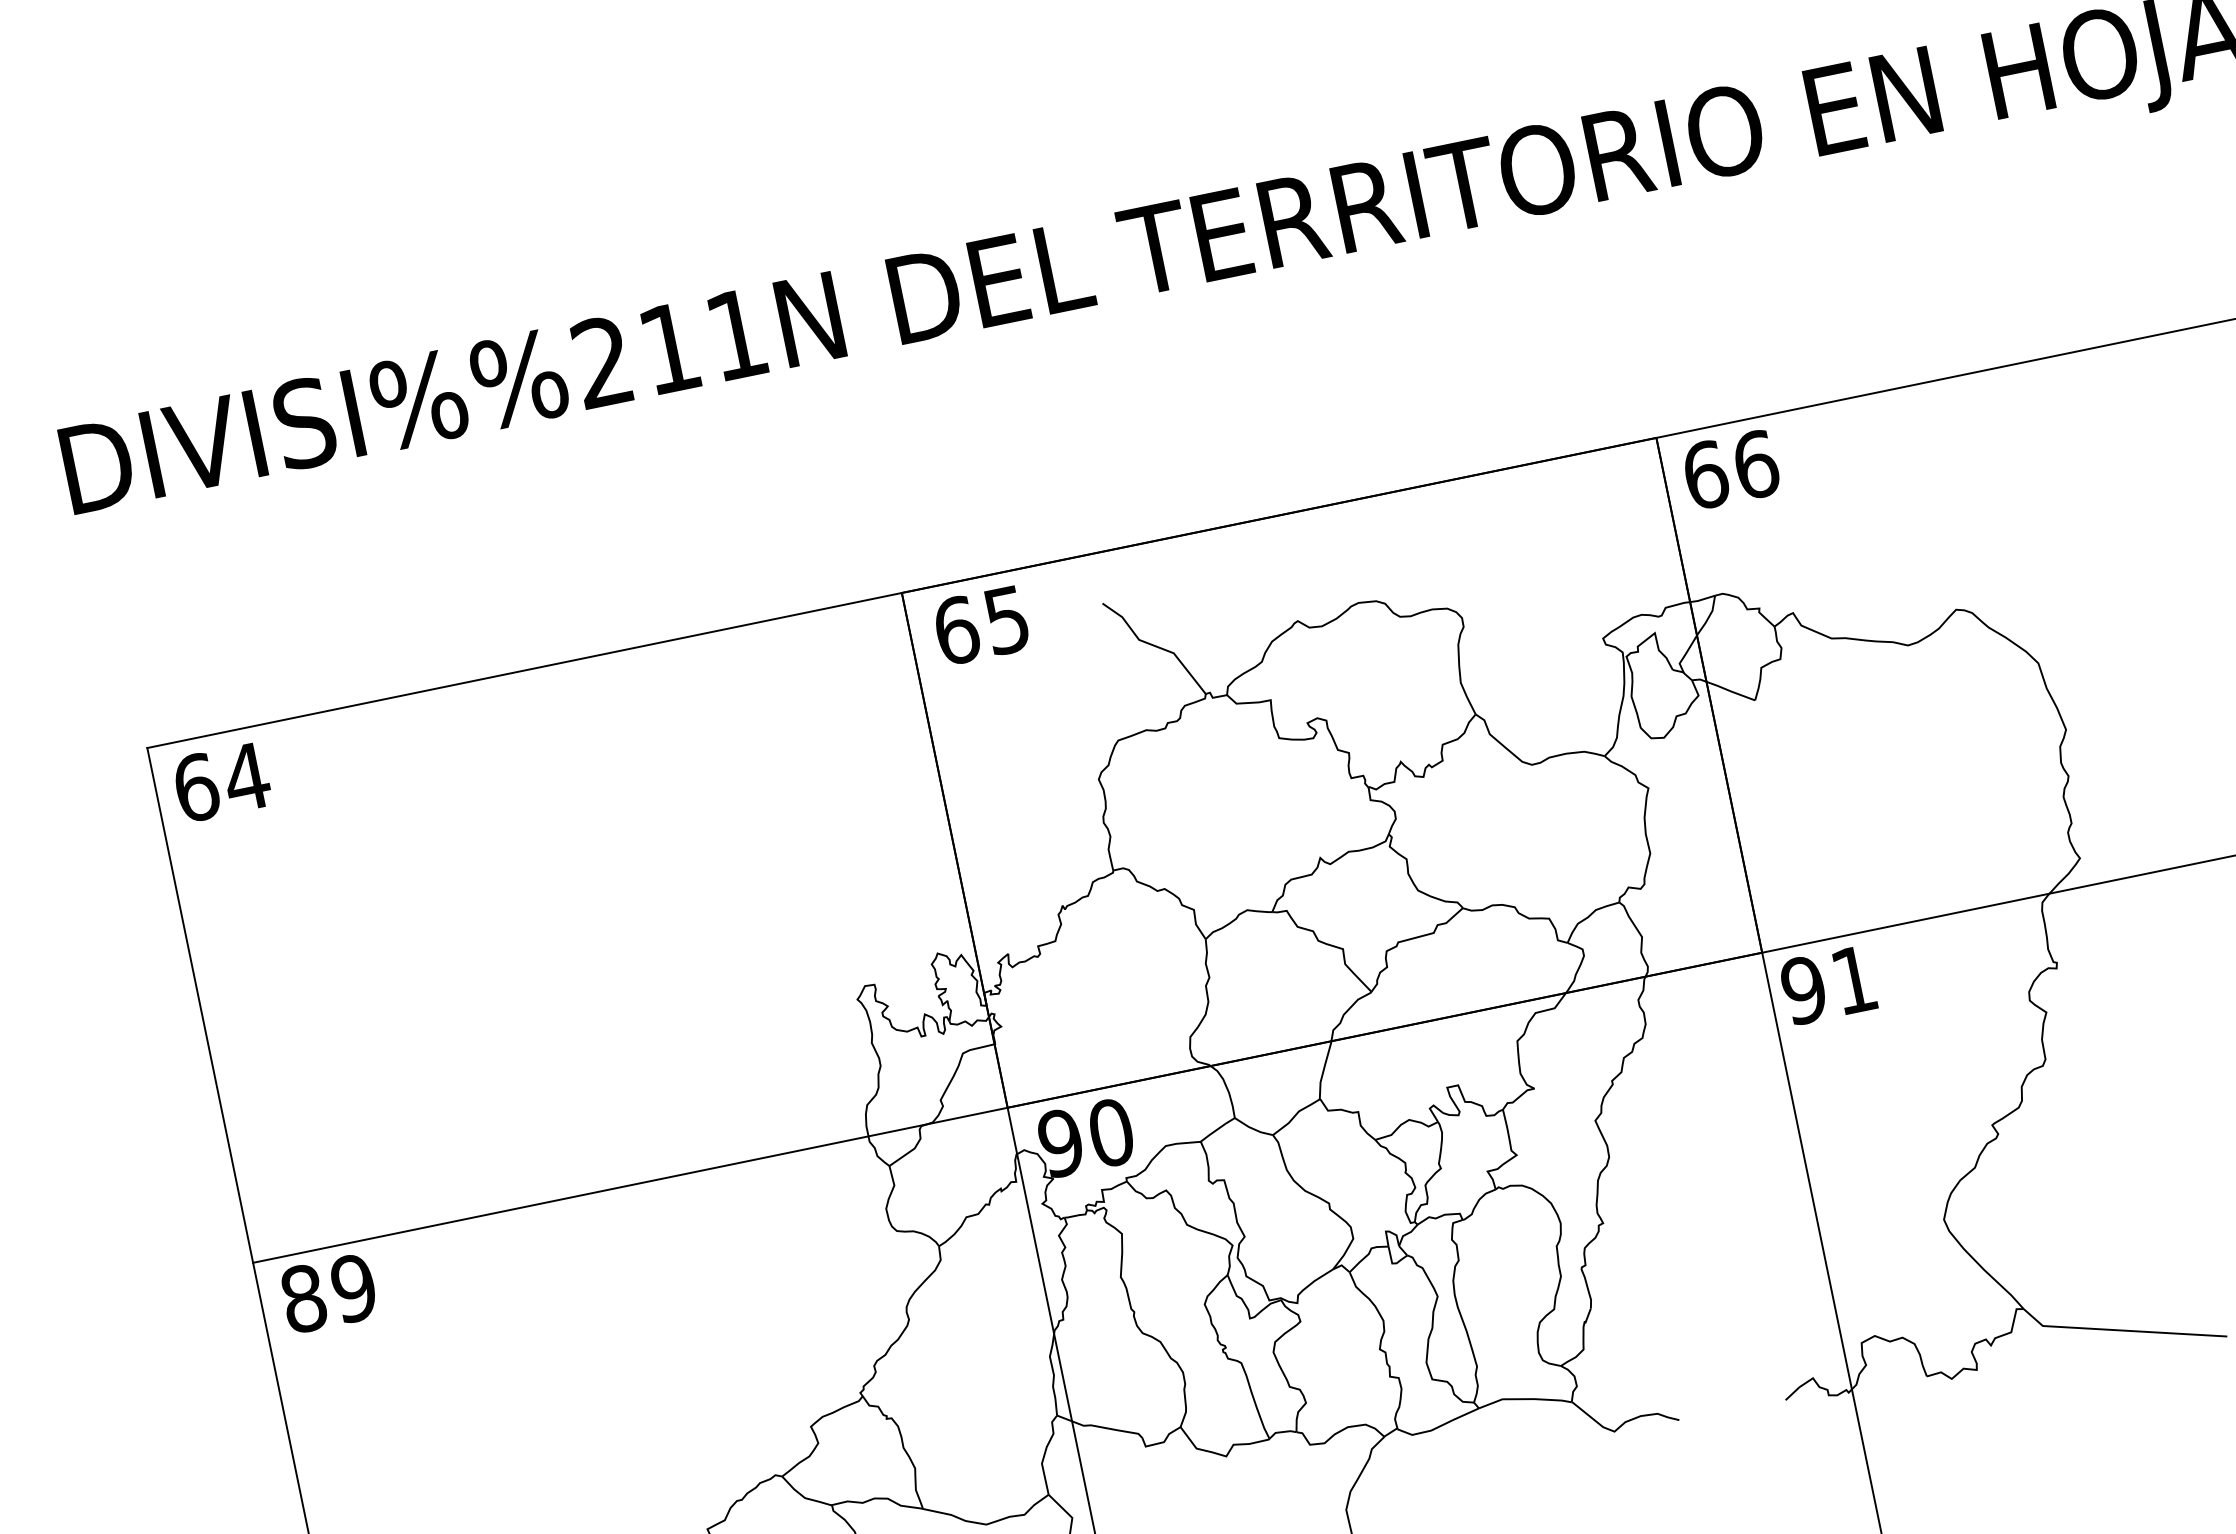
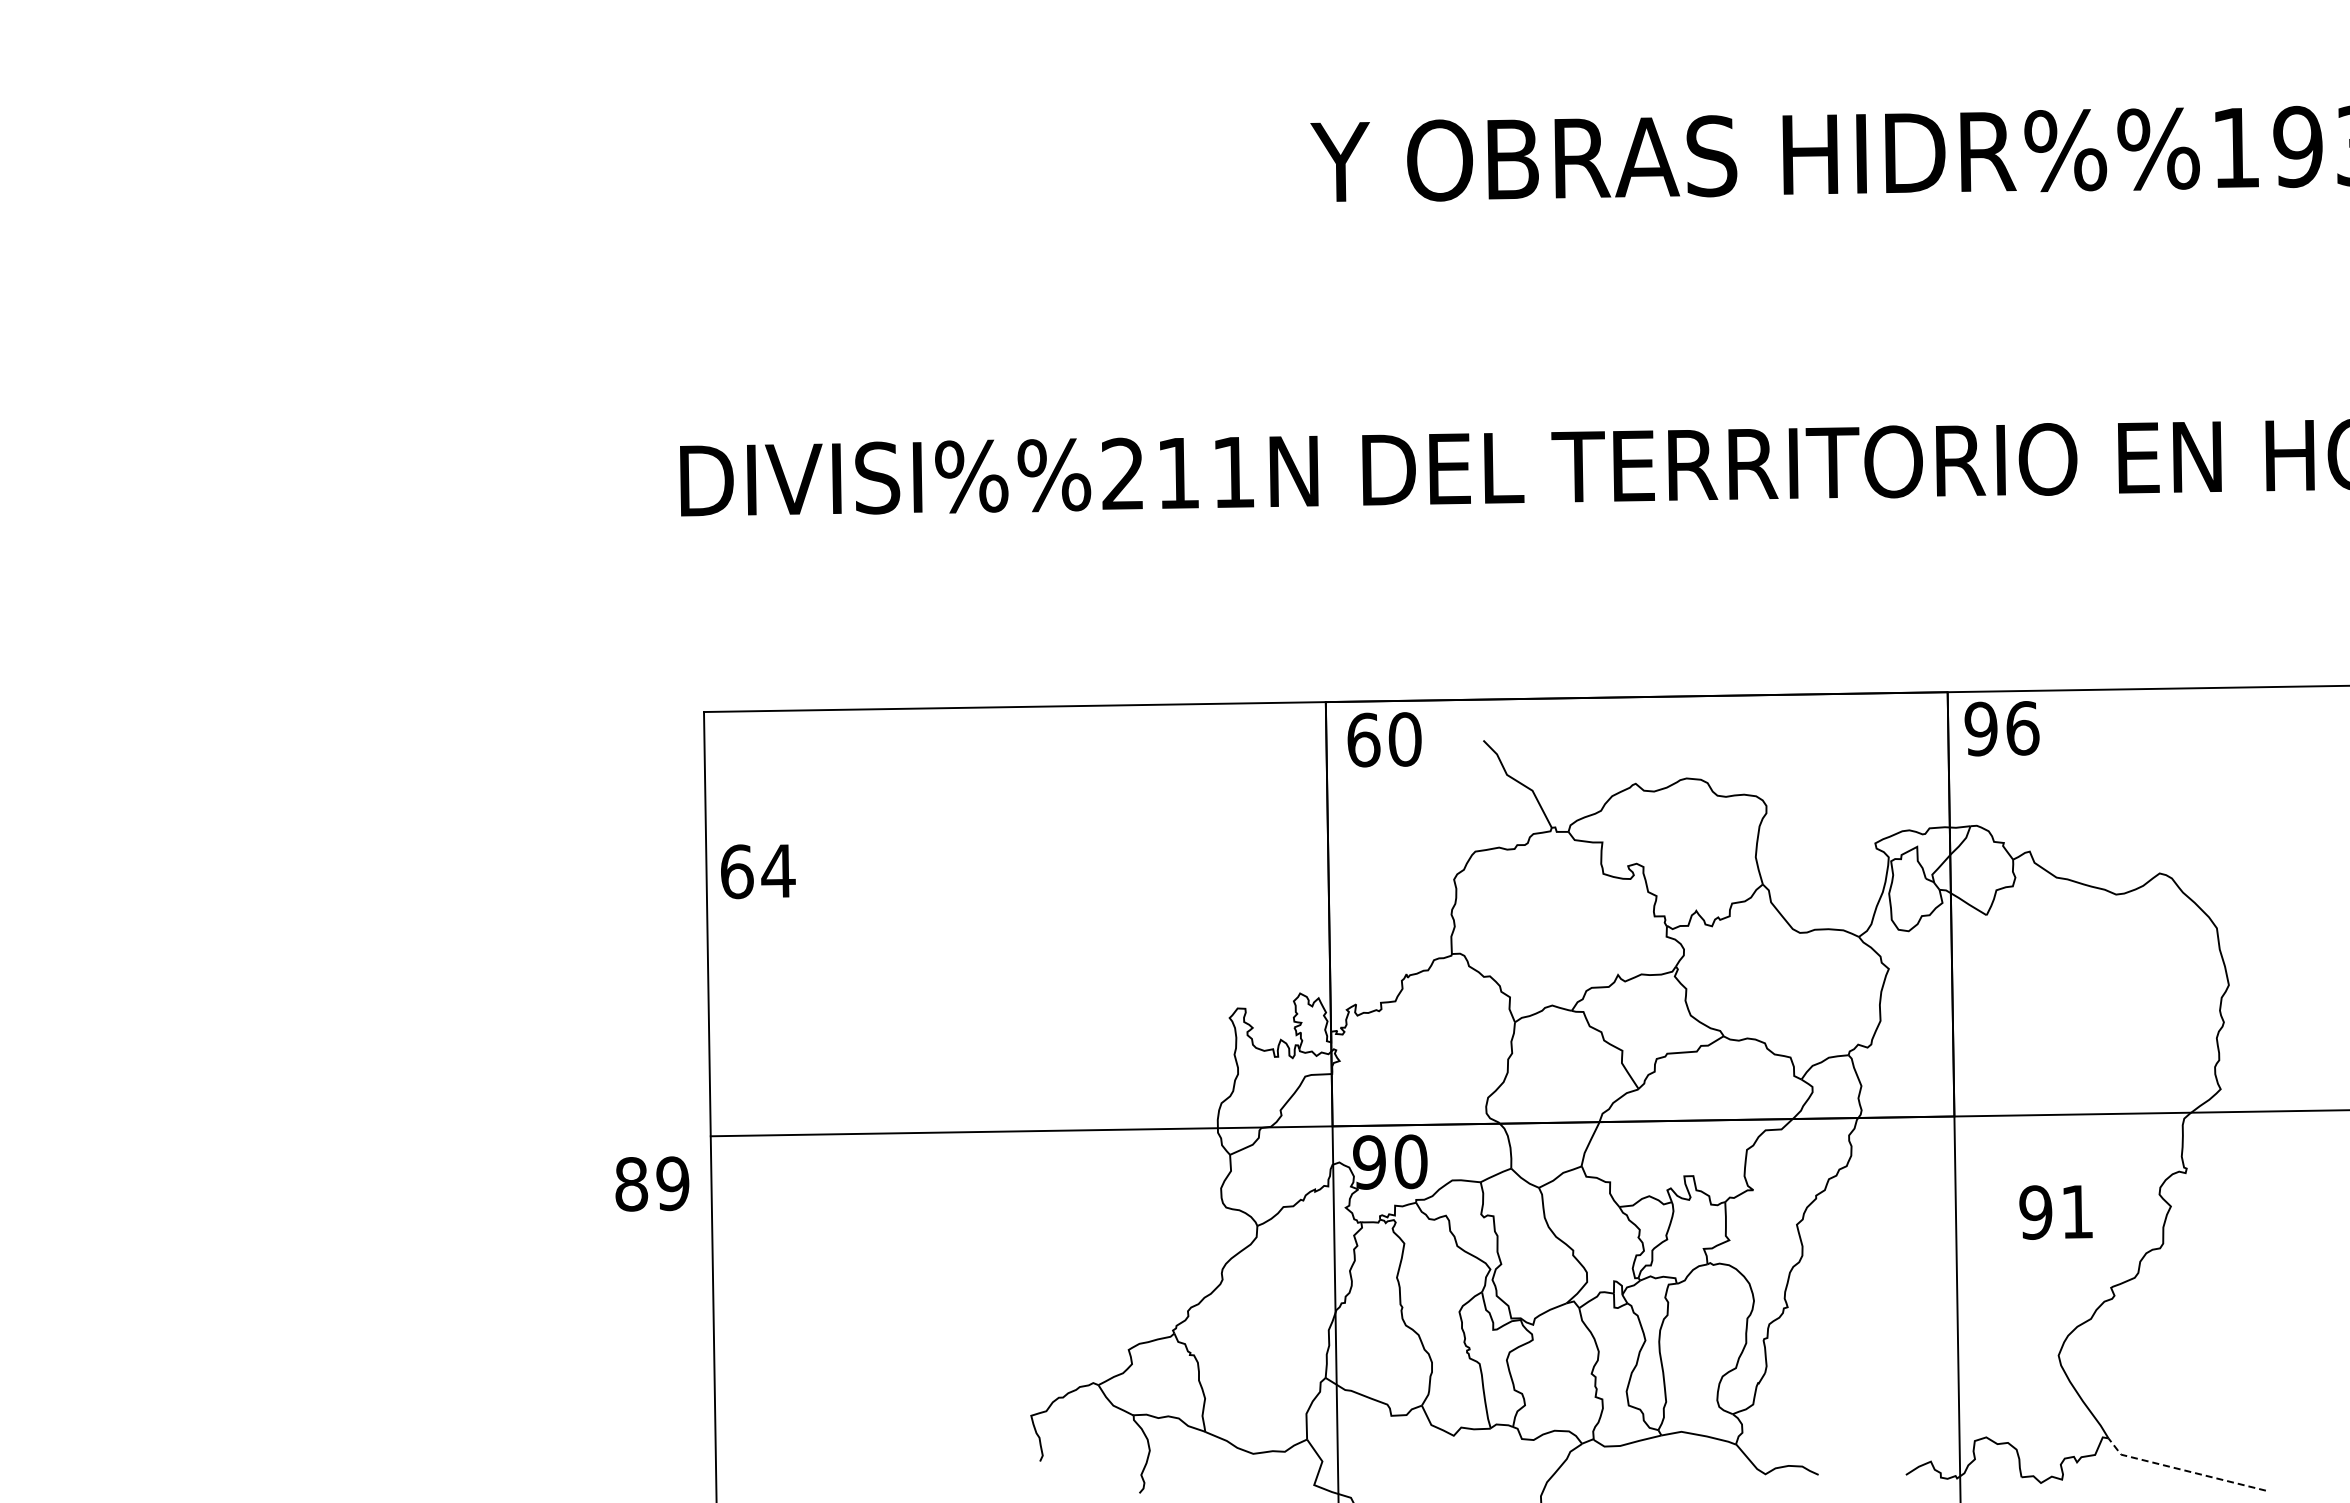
text: (1705, 474) -> (1981, 728), 66 -> 96
text: (1006, 620) -> (1404, 739), 65 -> 60
text: (222, 782) -> (758, 871), moved
text: (1827, 985) -> (2055, 1212), moved
text: (329, 1292) -> (652, 1183), moved
line: (2121, 1331) -> (2182, 1470), solid -> dashed

